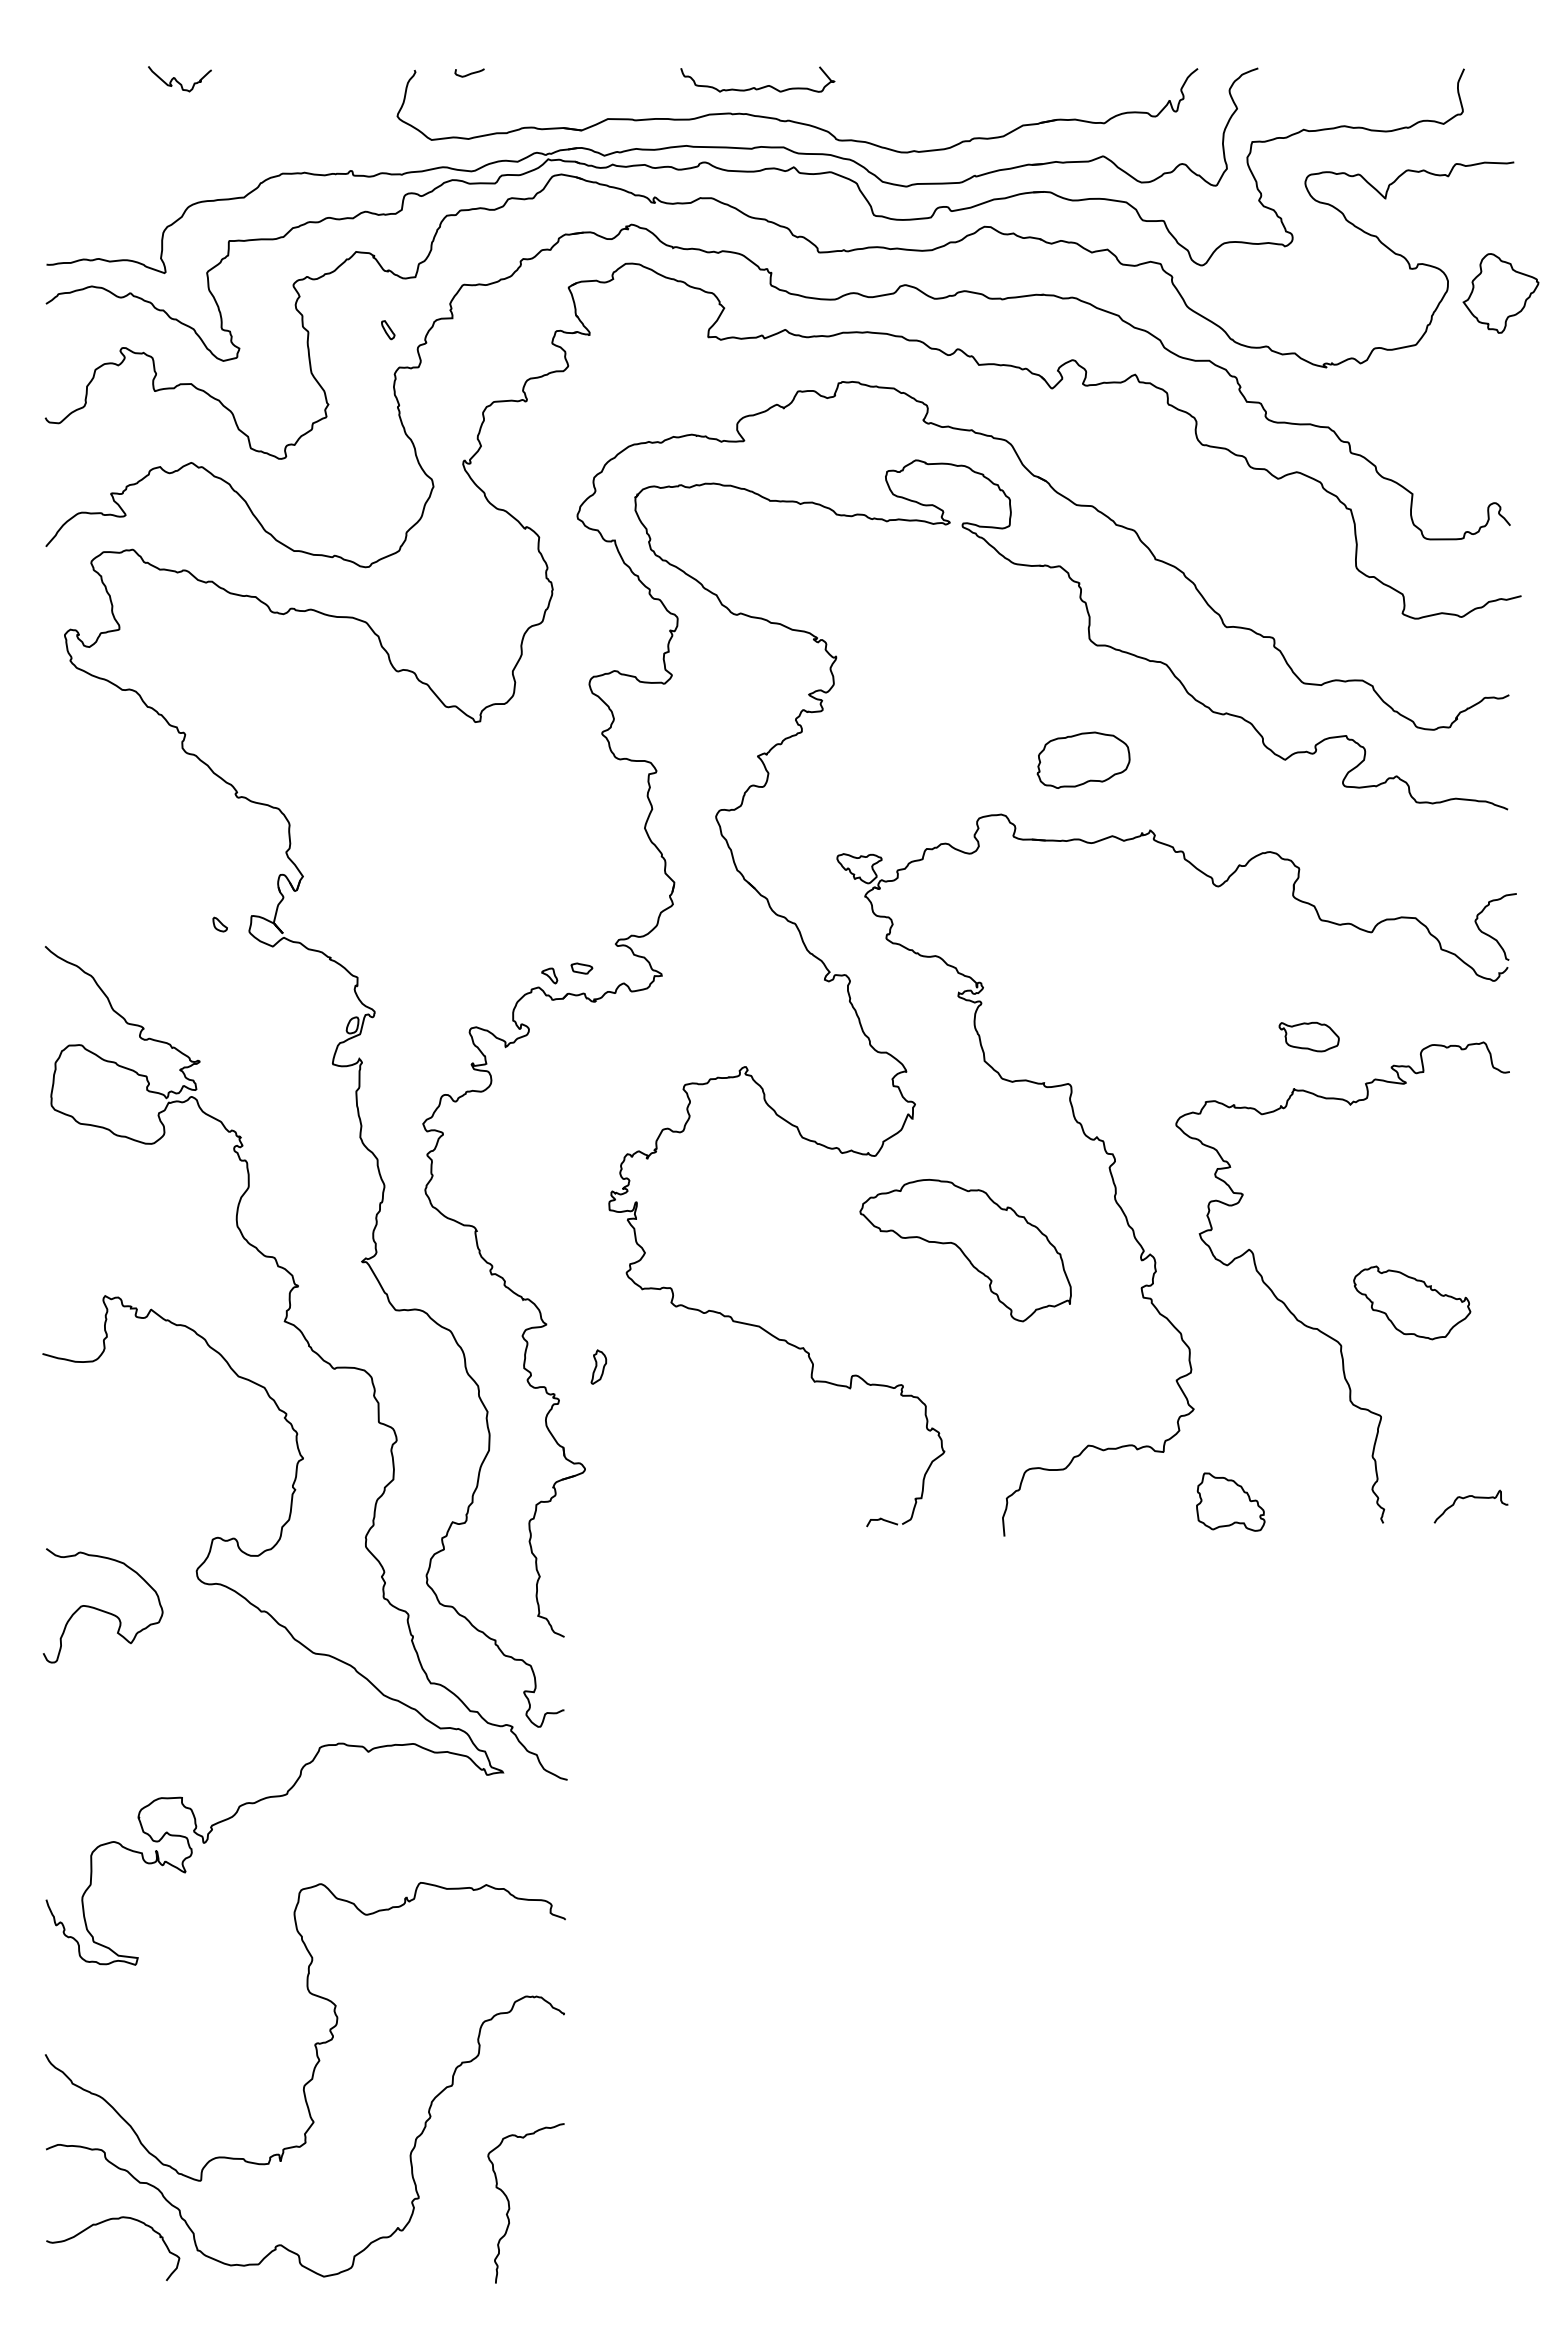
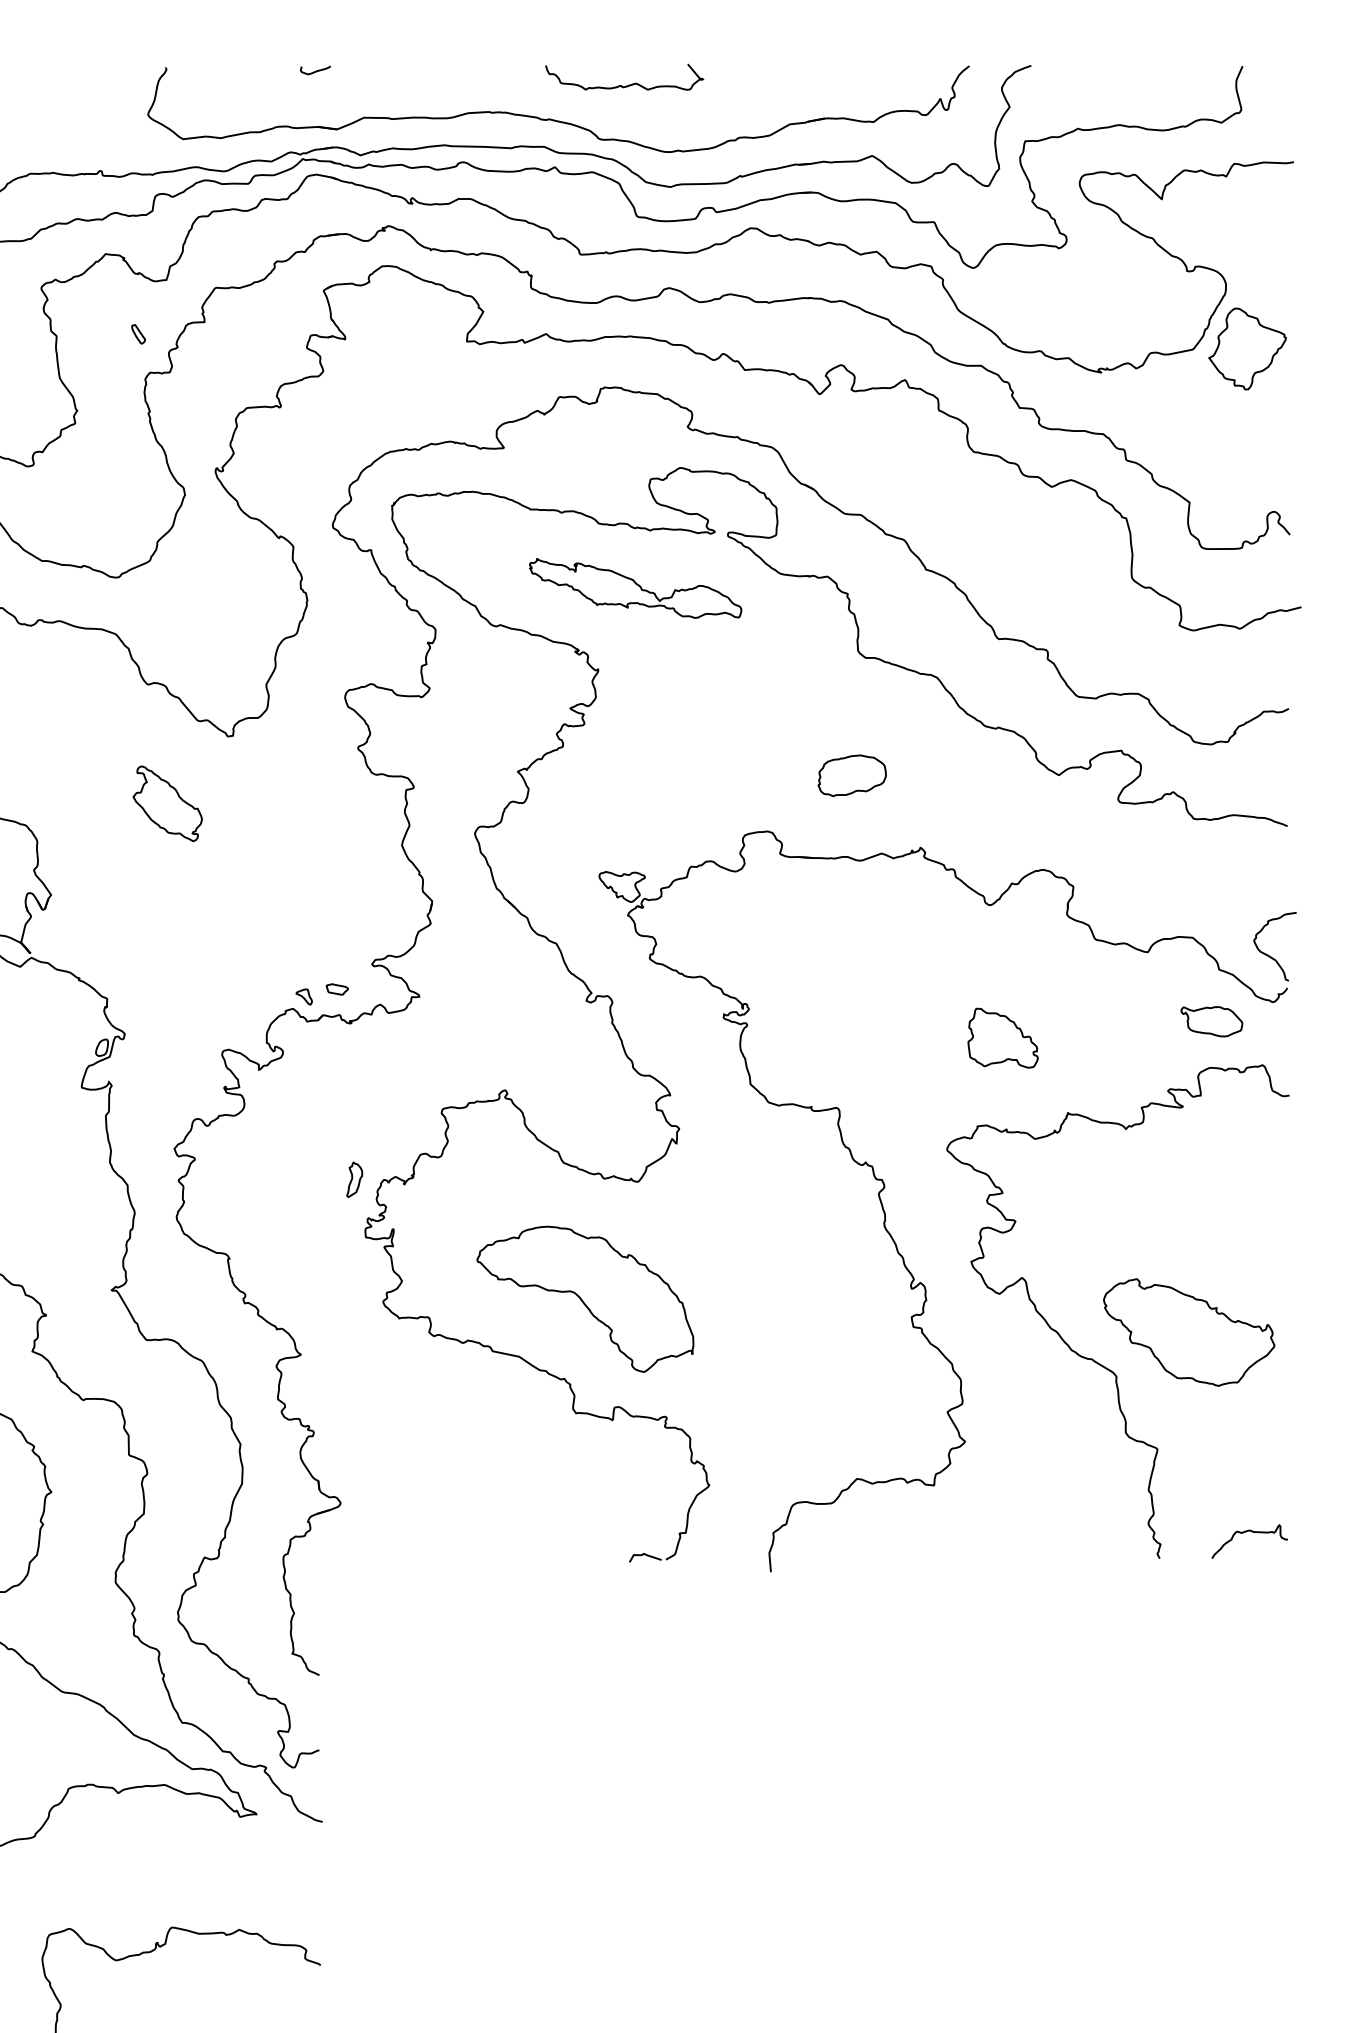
curve: (469, 73) -> (315, 70), moved
curve: (755, 87) -> (622, 85), moved
part: (1500, 293) -> (1247, 349), moved
part: (872, 577) -> (635, 588), added
part: (1083, 760) -> (852, 775), size x0.71
part: (416, 787) -> (167, 803), added
part: (1308, 1036) -> (1211, 1021), moved
part: (965, 1250) -> (585, 1299), moved
part: (1412, 1302) -> (1189, 1332), size x1.43
part: (598, 1366) -> (354, 1179), moved
part: (1230, 1501) -> (1002, 1037), moved

